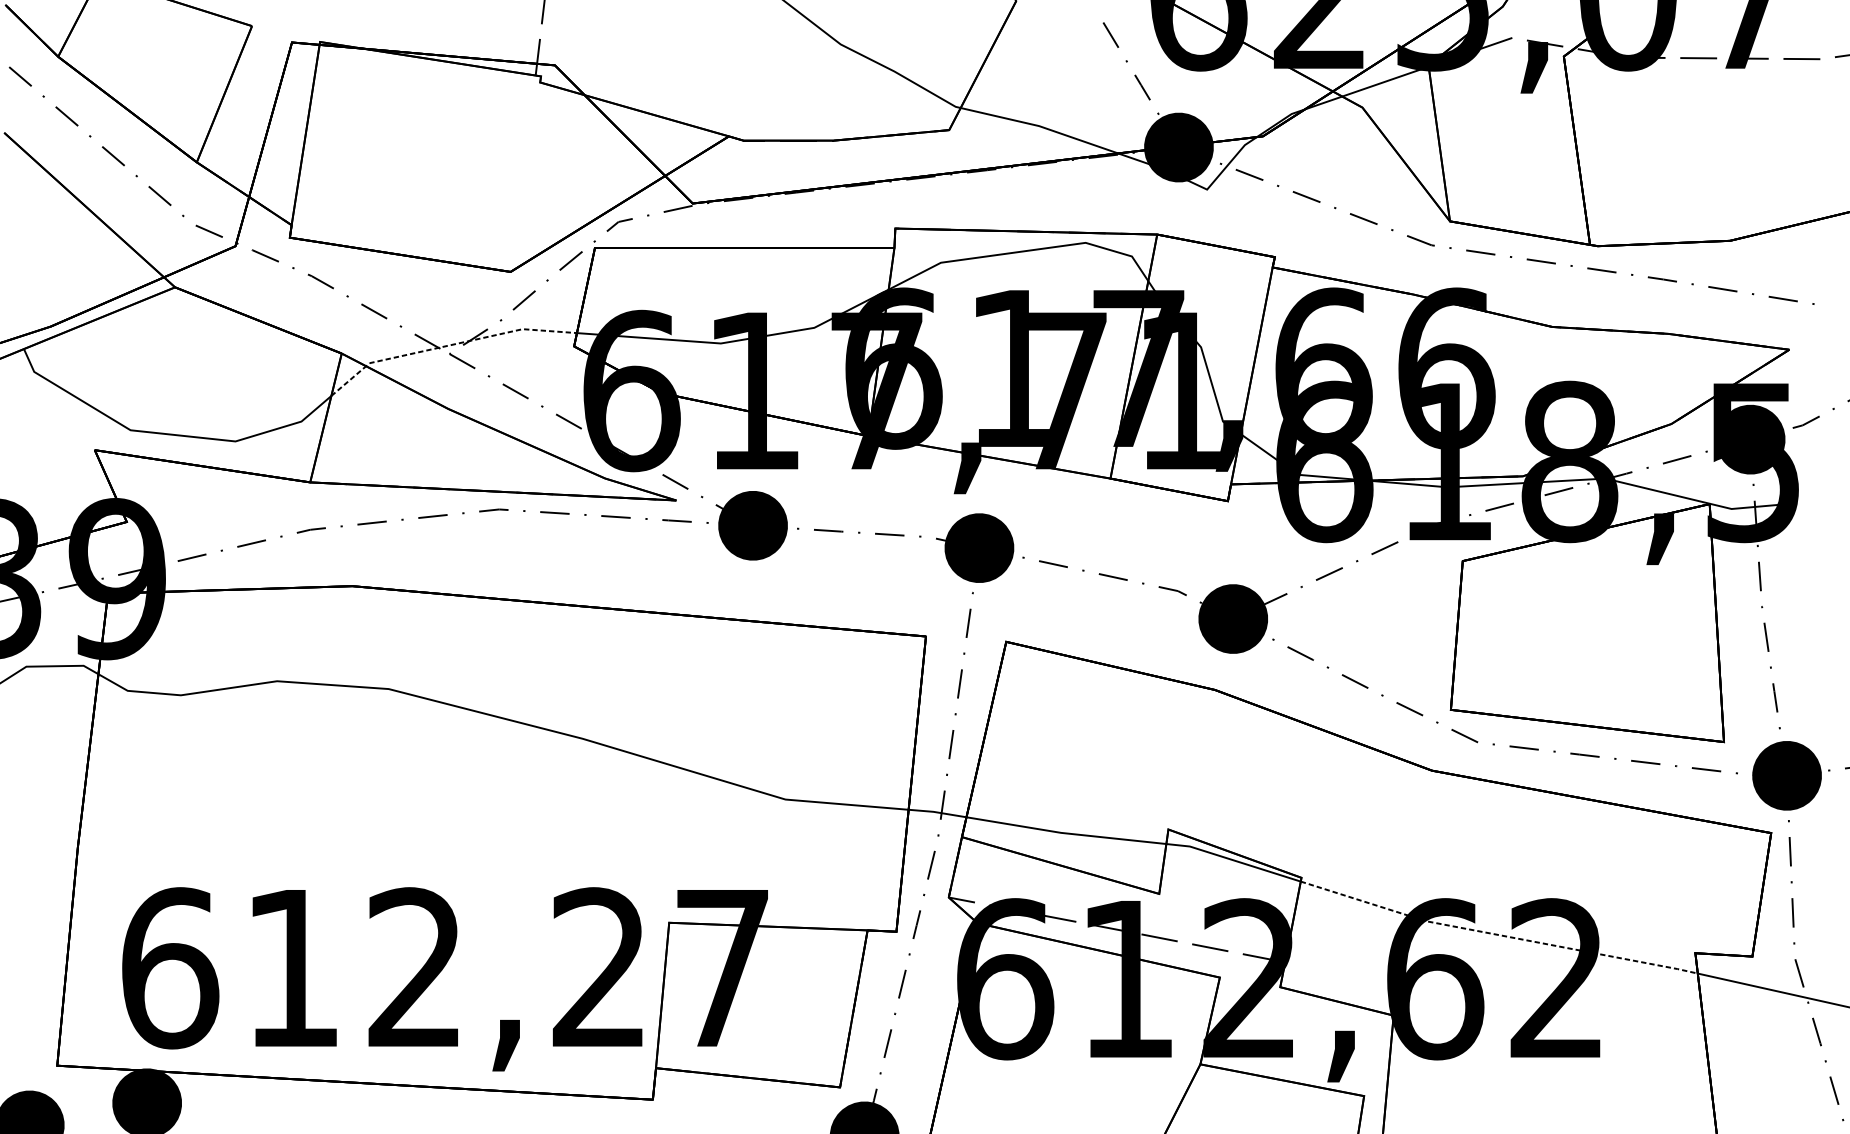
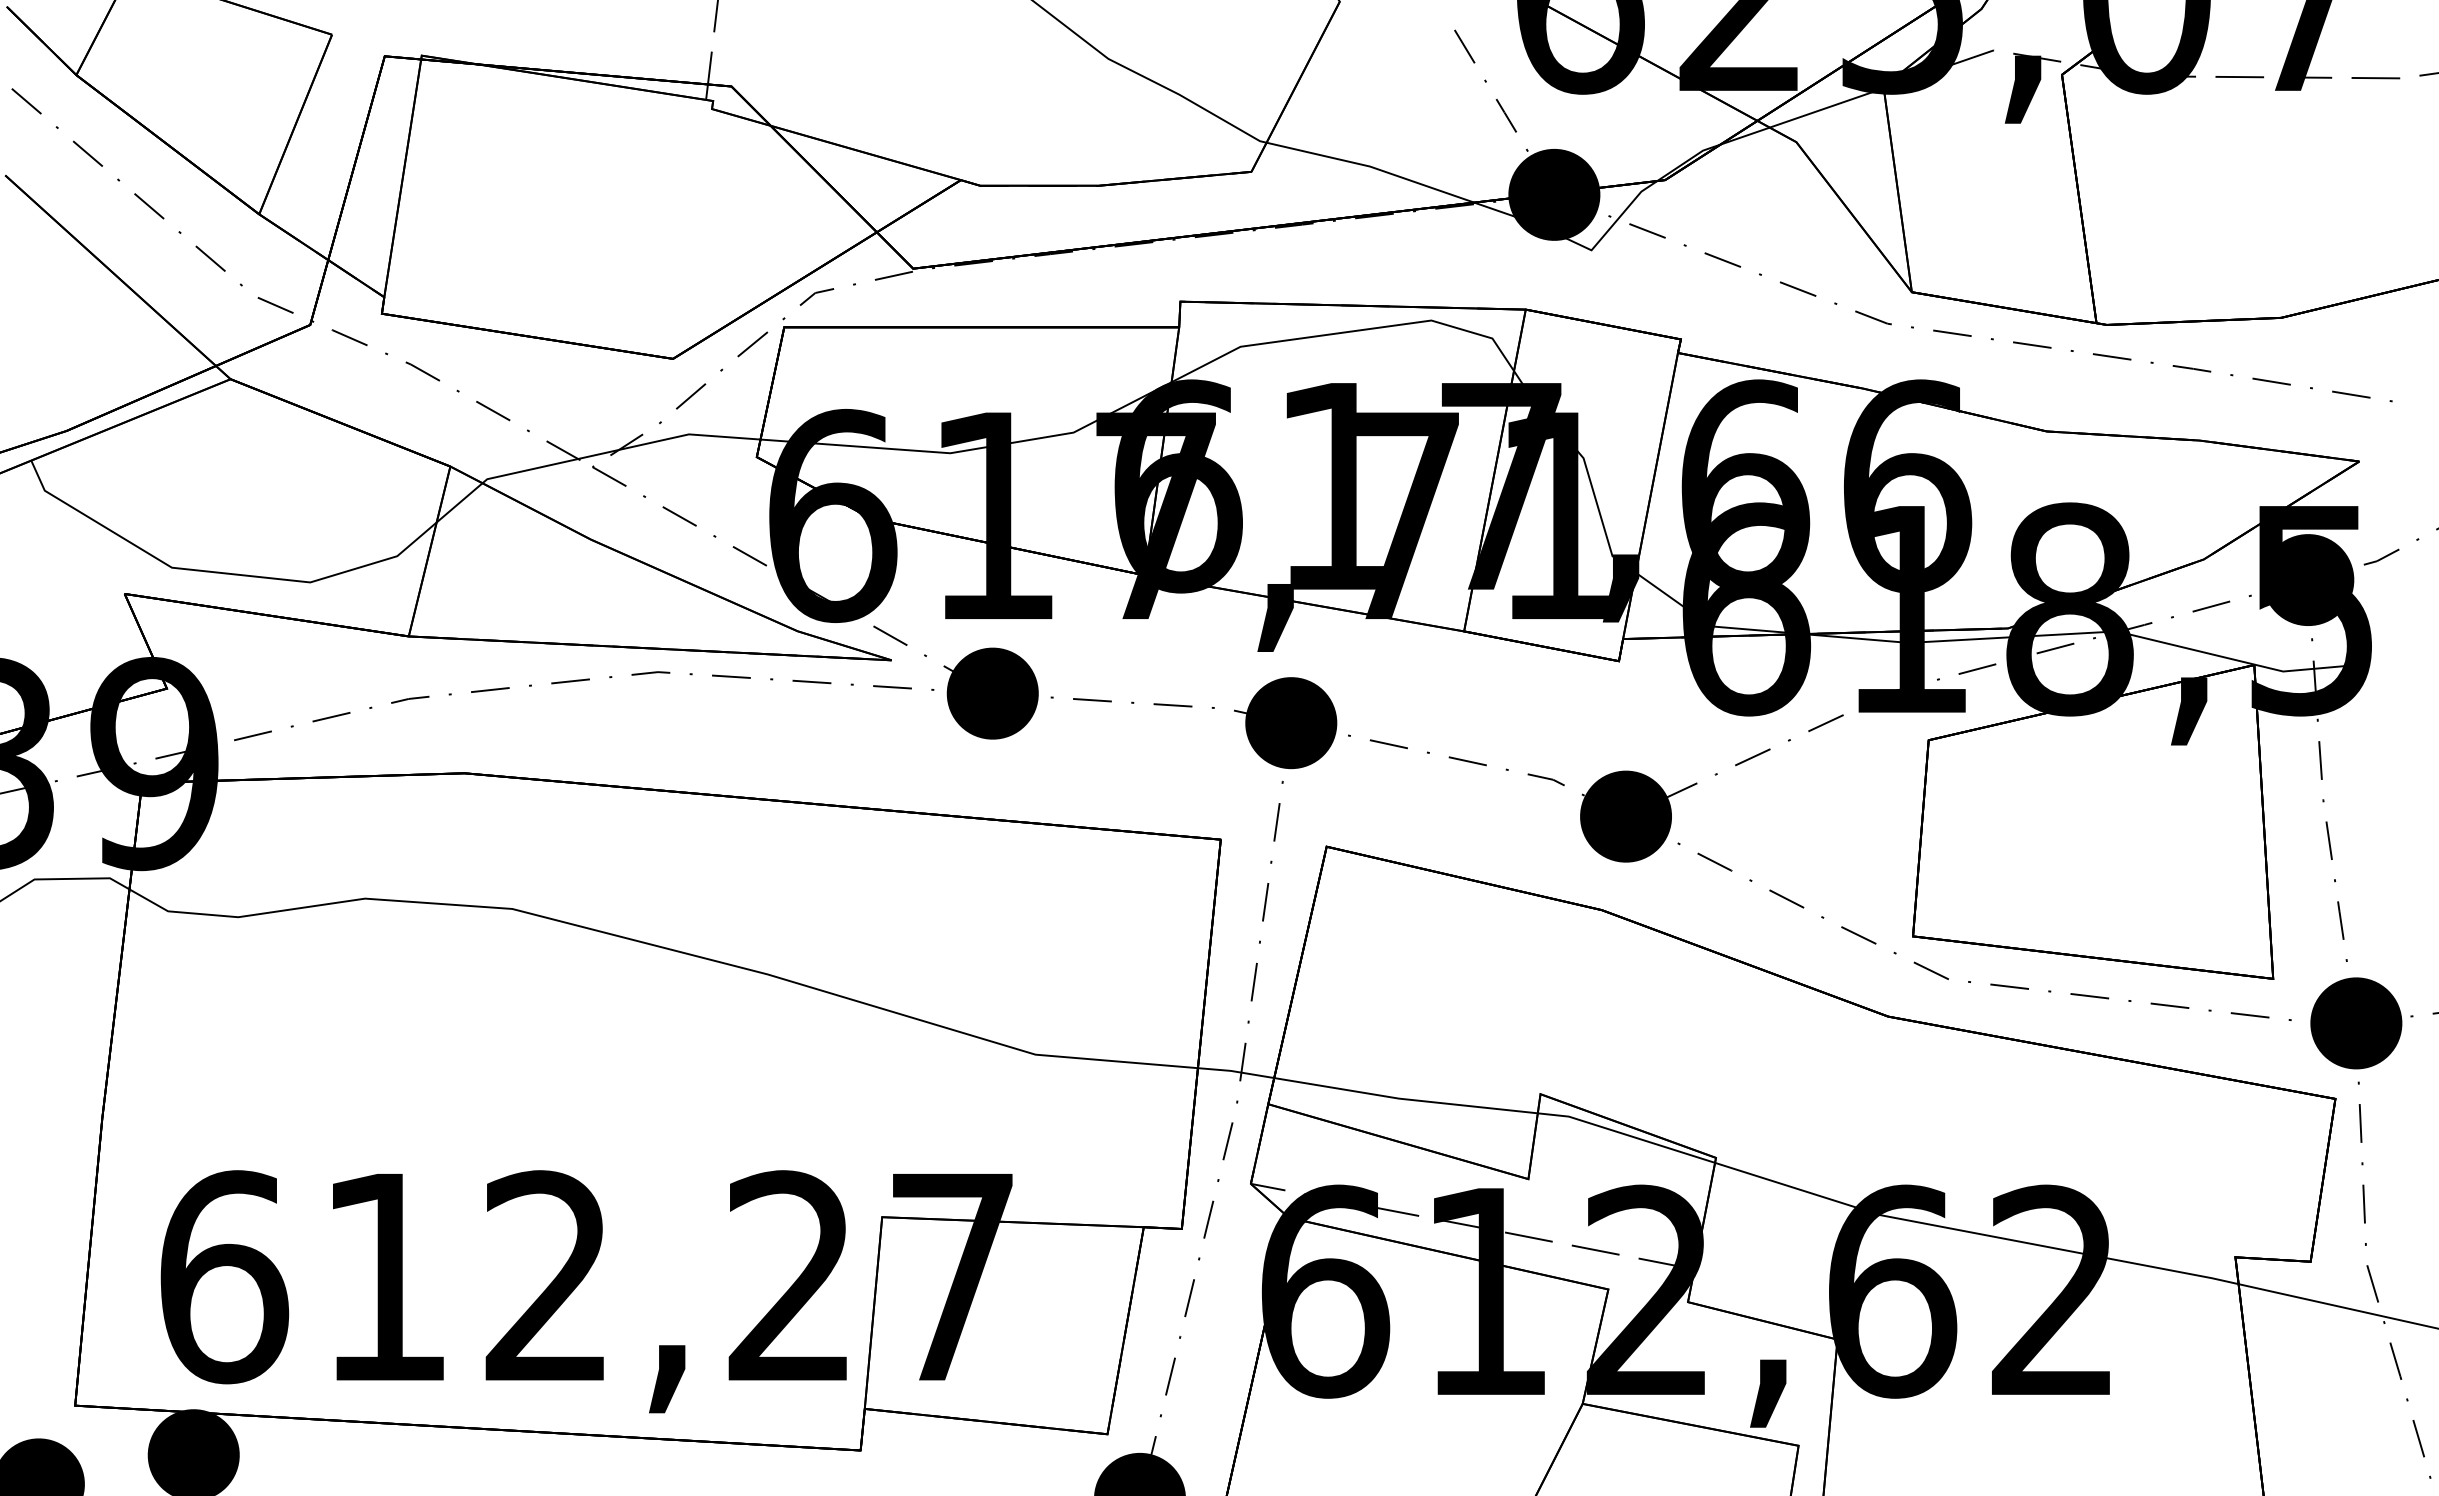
line: (448, 345) -> (590, 456), dashed -> solid
line: (1497, 935) -> (1974, 1233), dashed -> solid

